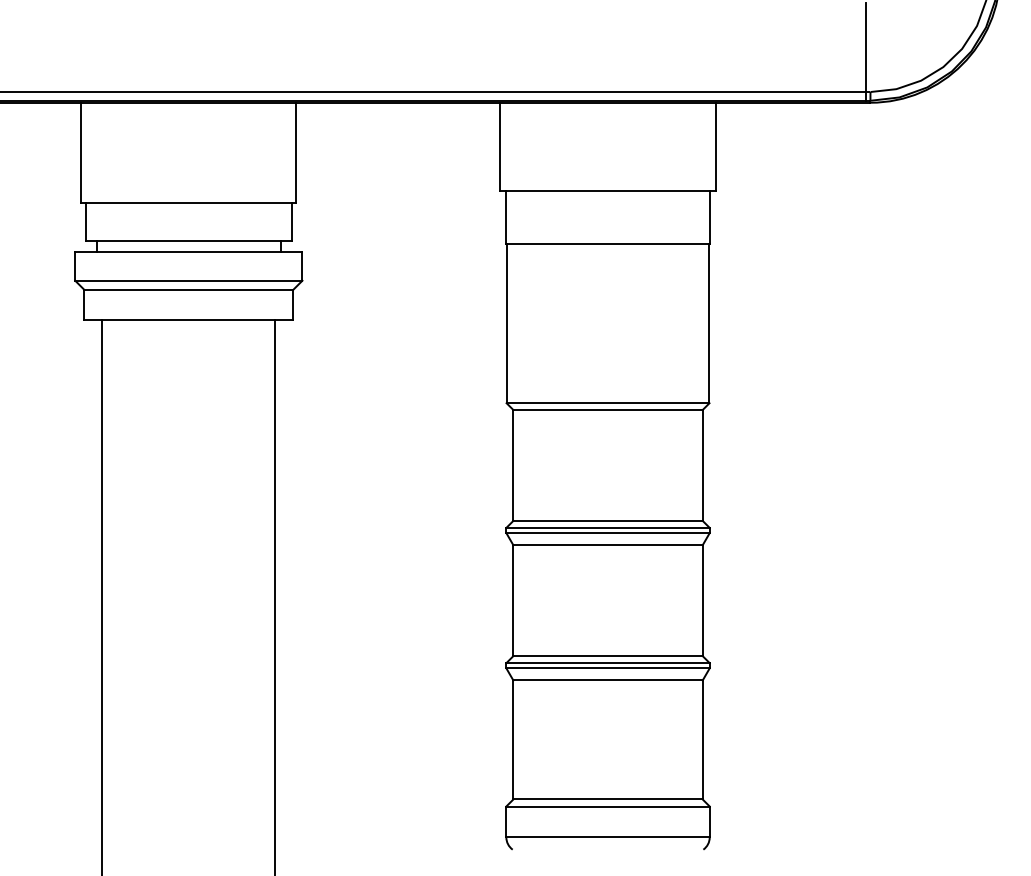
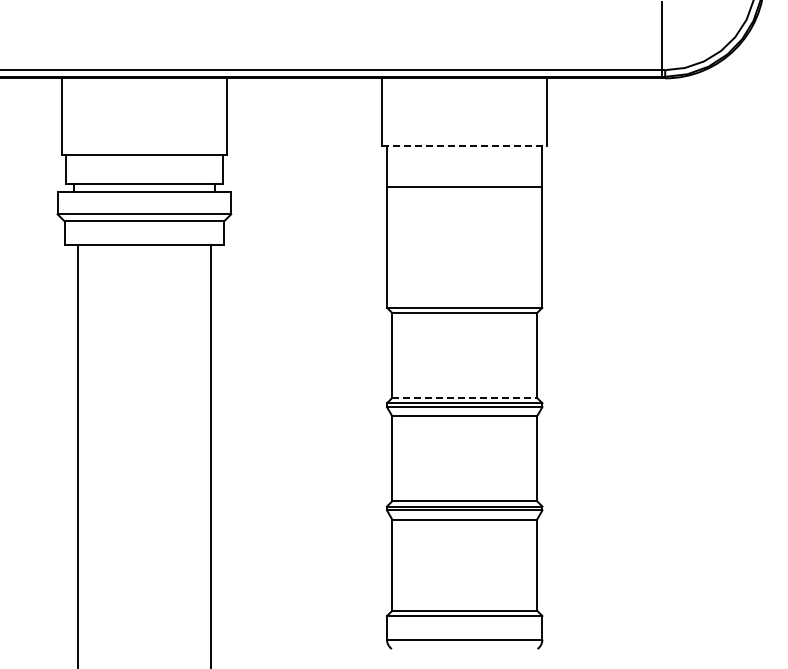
line: (607, 191) -> (464, 146), solid -> dashed
line: (609, 520) -> (465, 397), solid -> dashed

